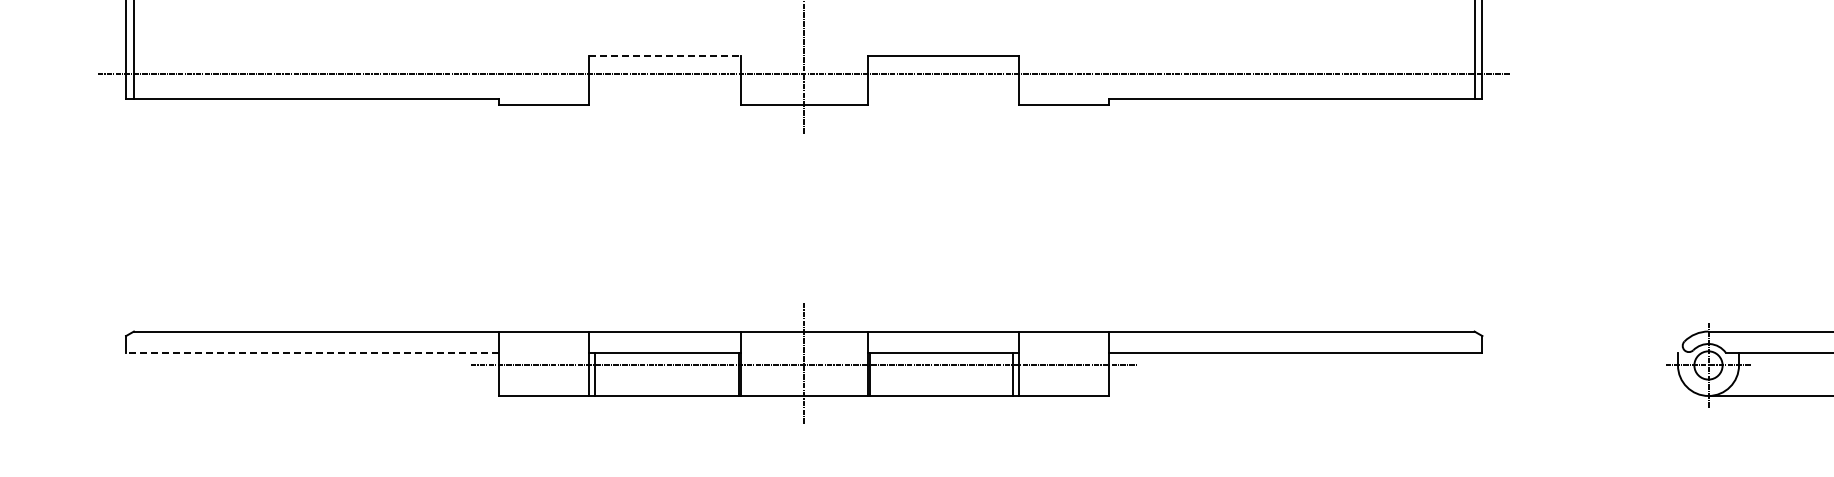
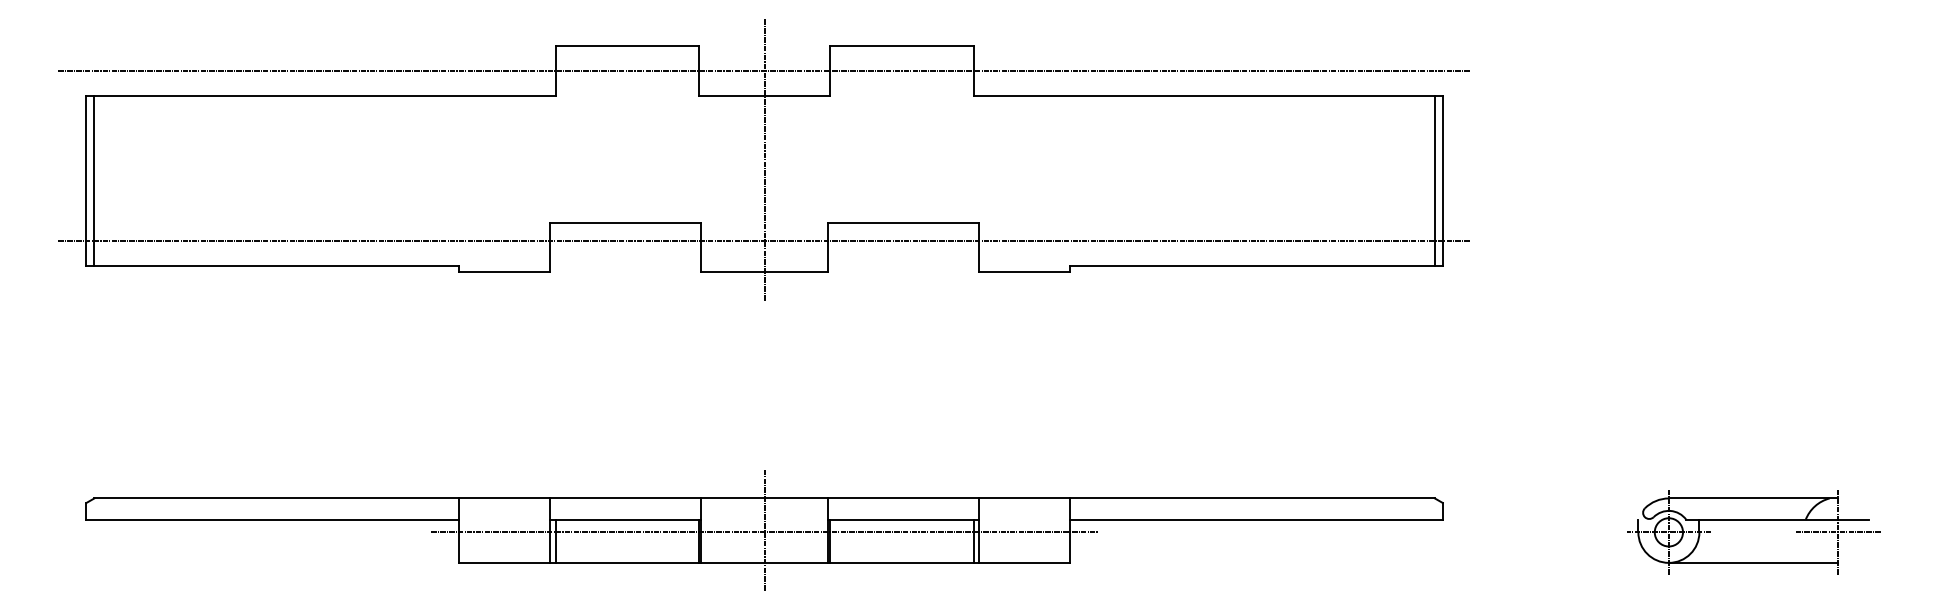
line: (665, 55) -> (625, 222), dashed -> solid
line: (312, 352) -> (272, 519), dashed -> solid

